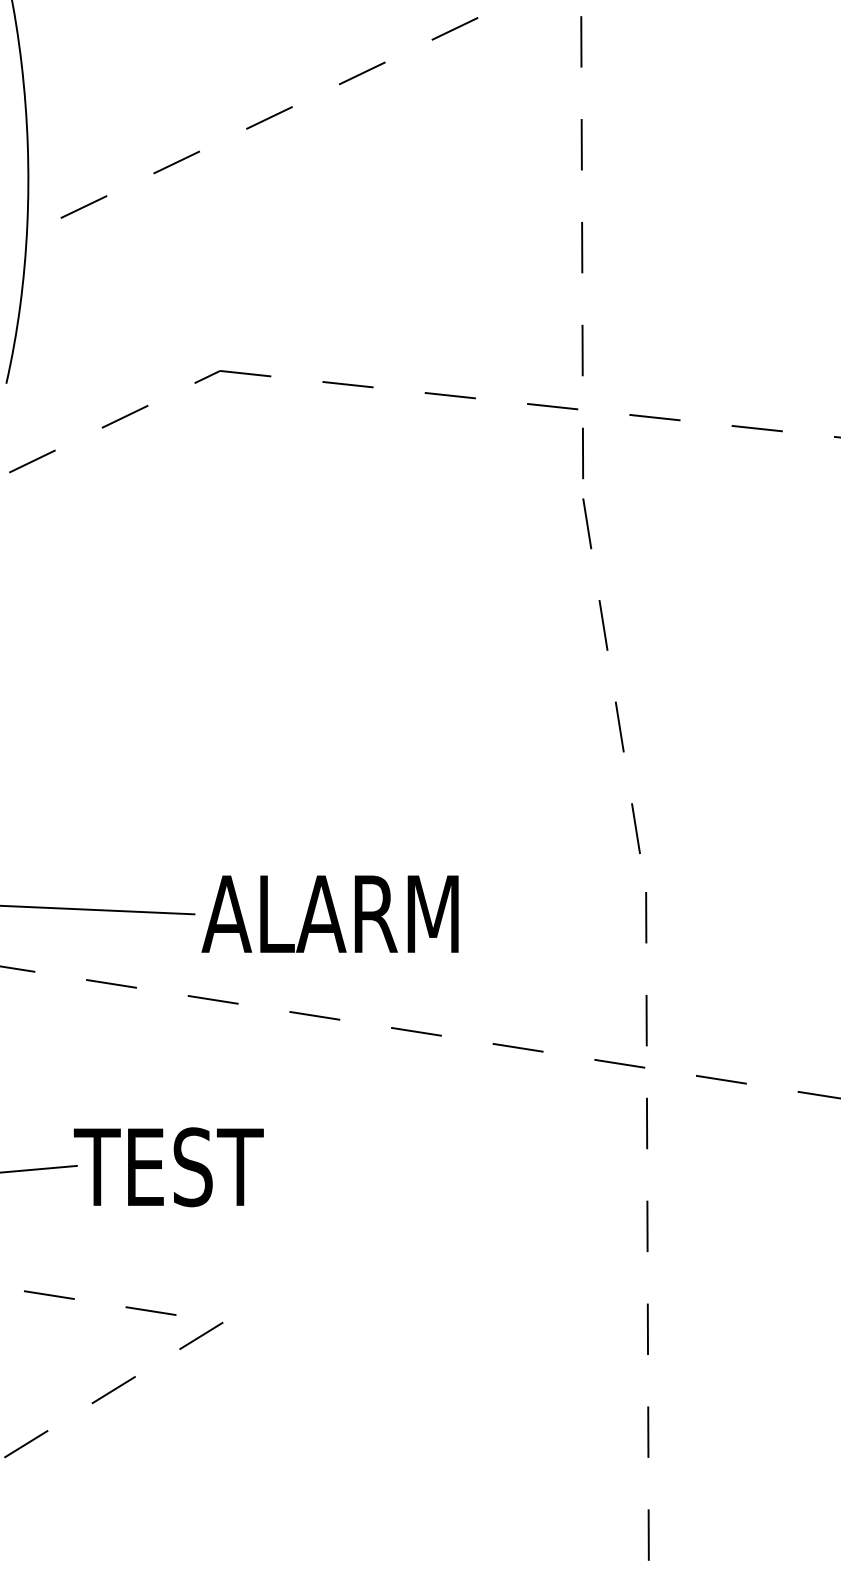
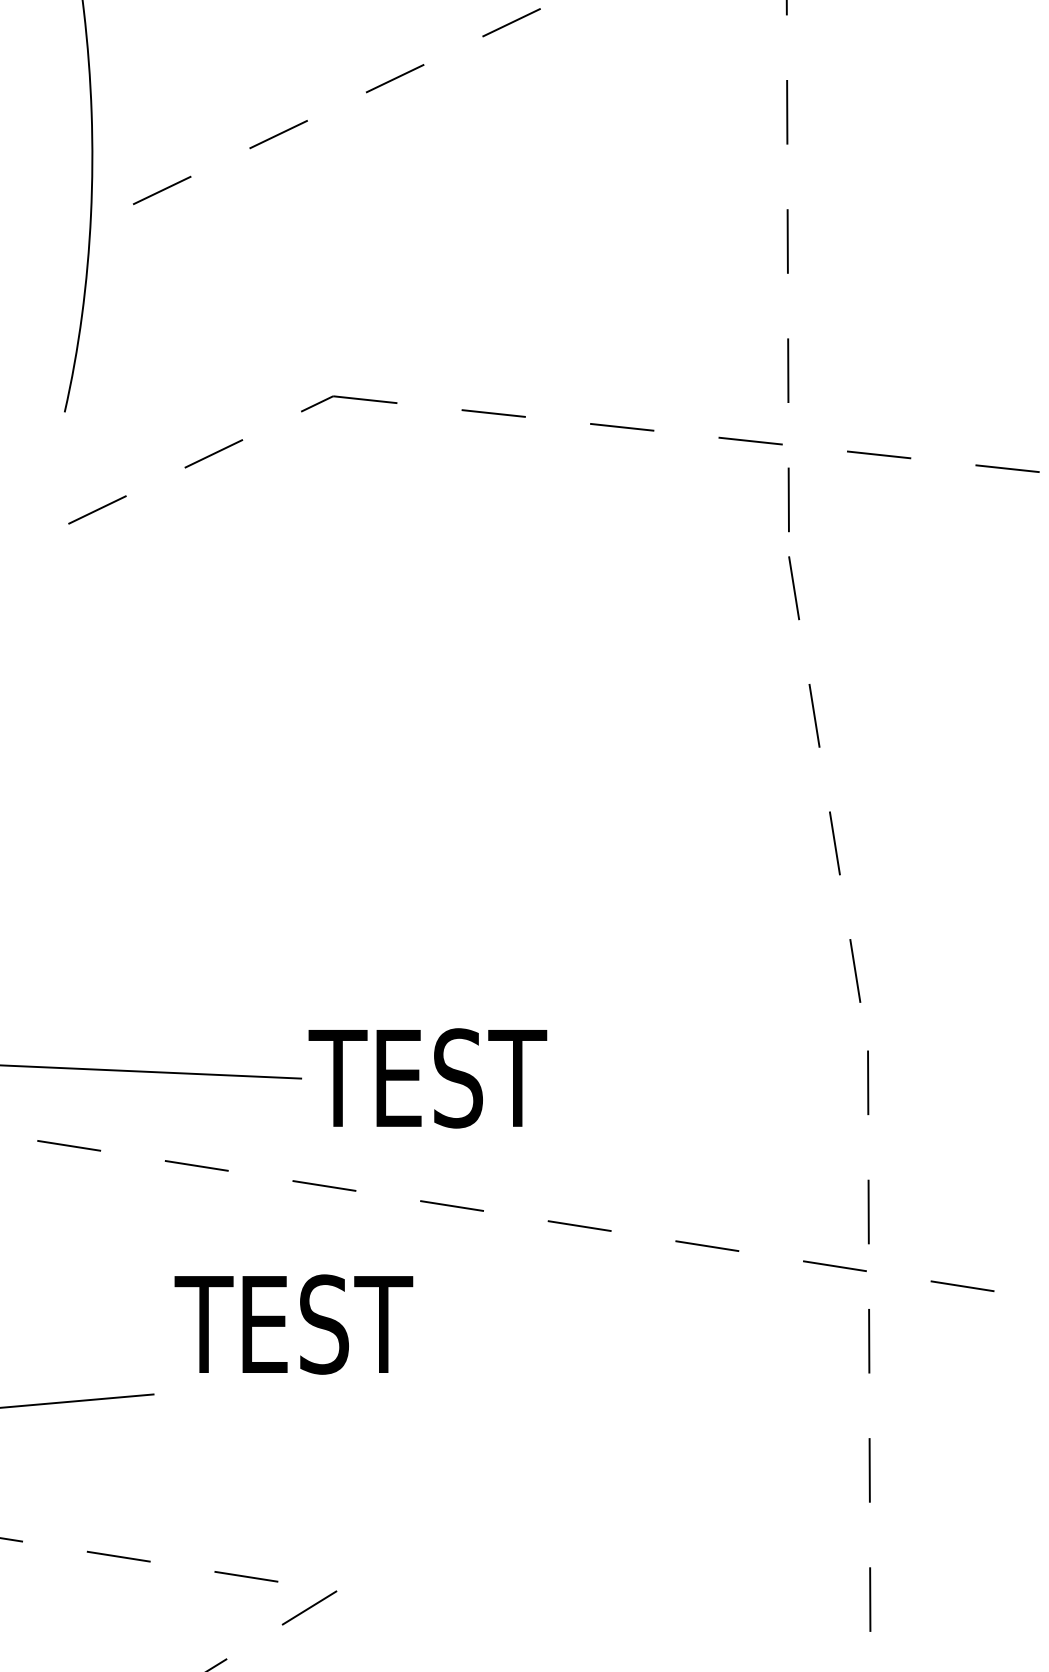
text: (329, 914) -> (470, 1078), ALARM -> TEST
text: (168, 1167) -> (293, 1324), moved

